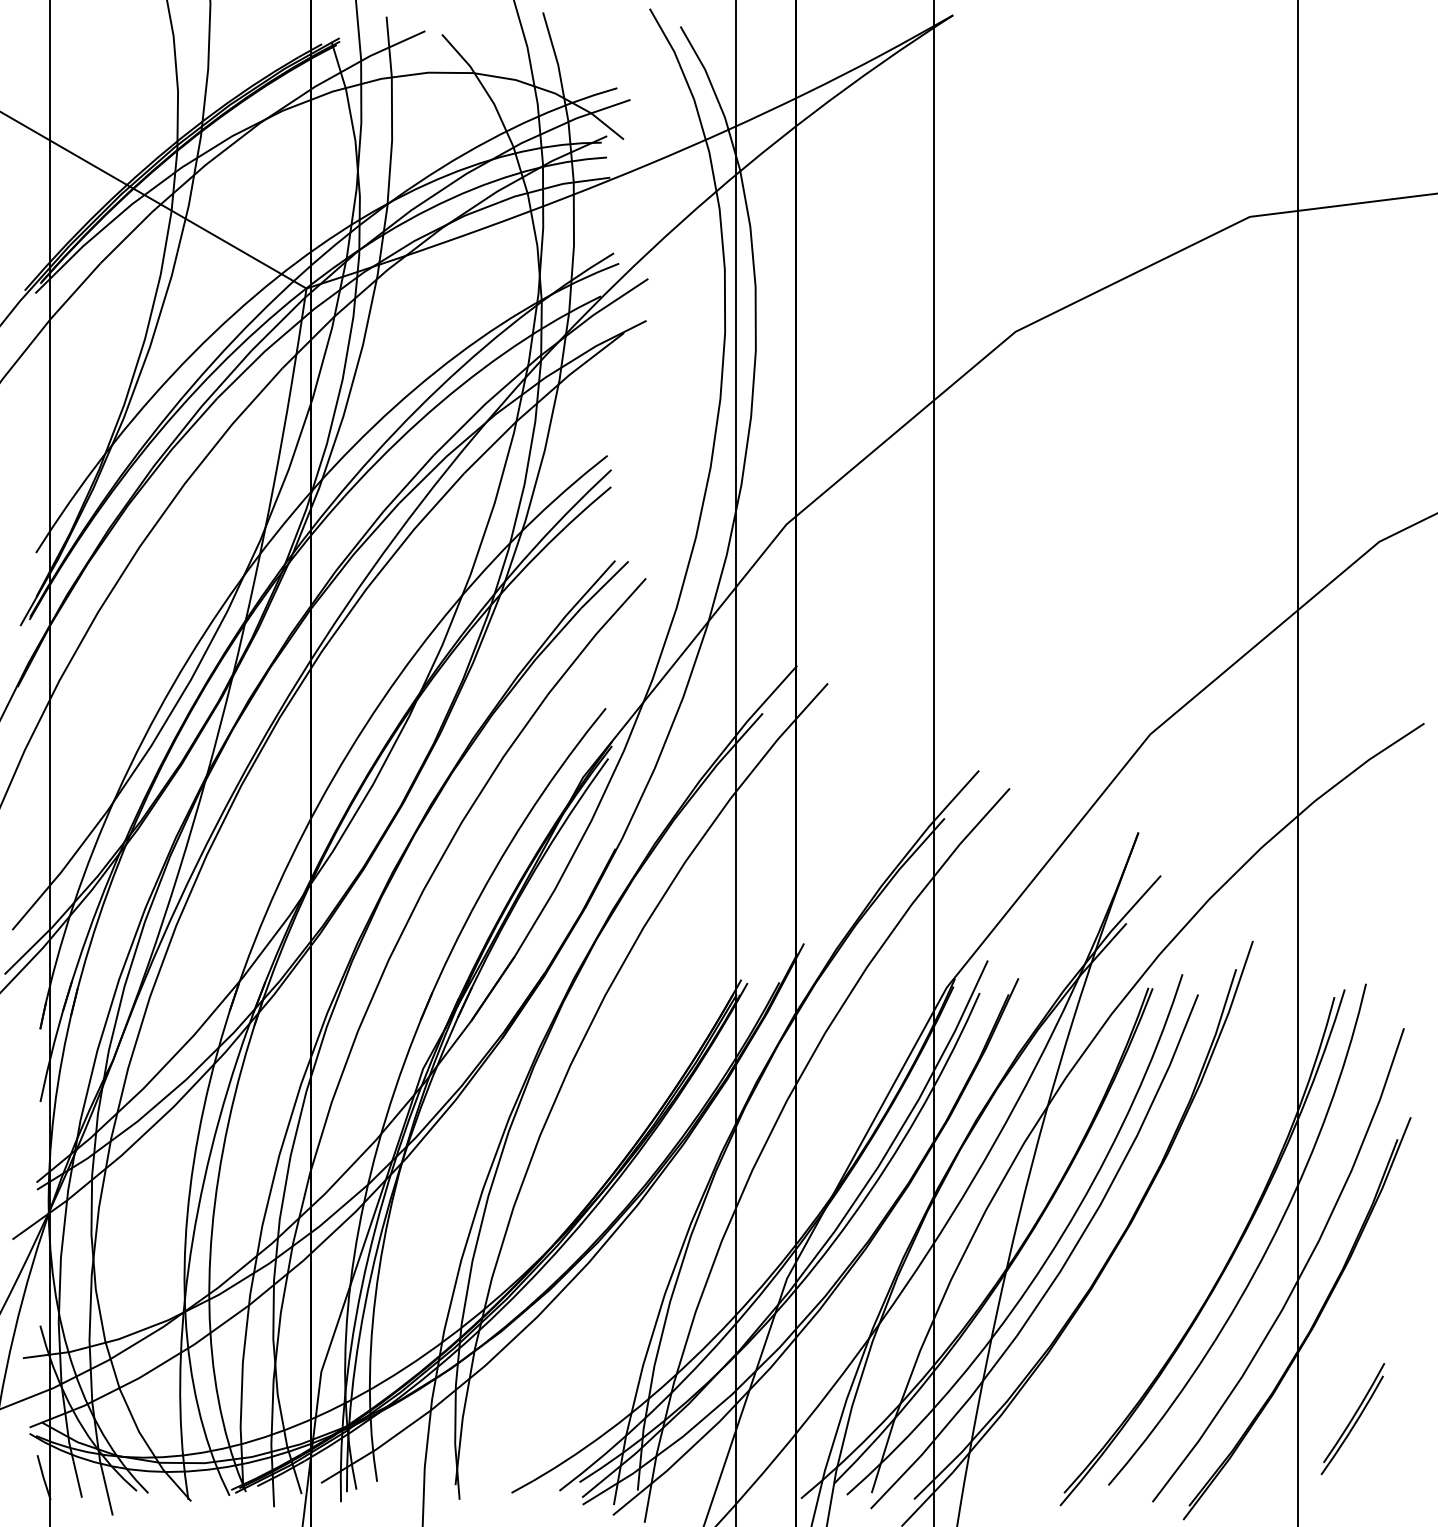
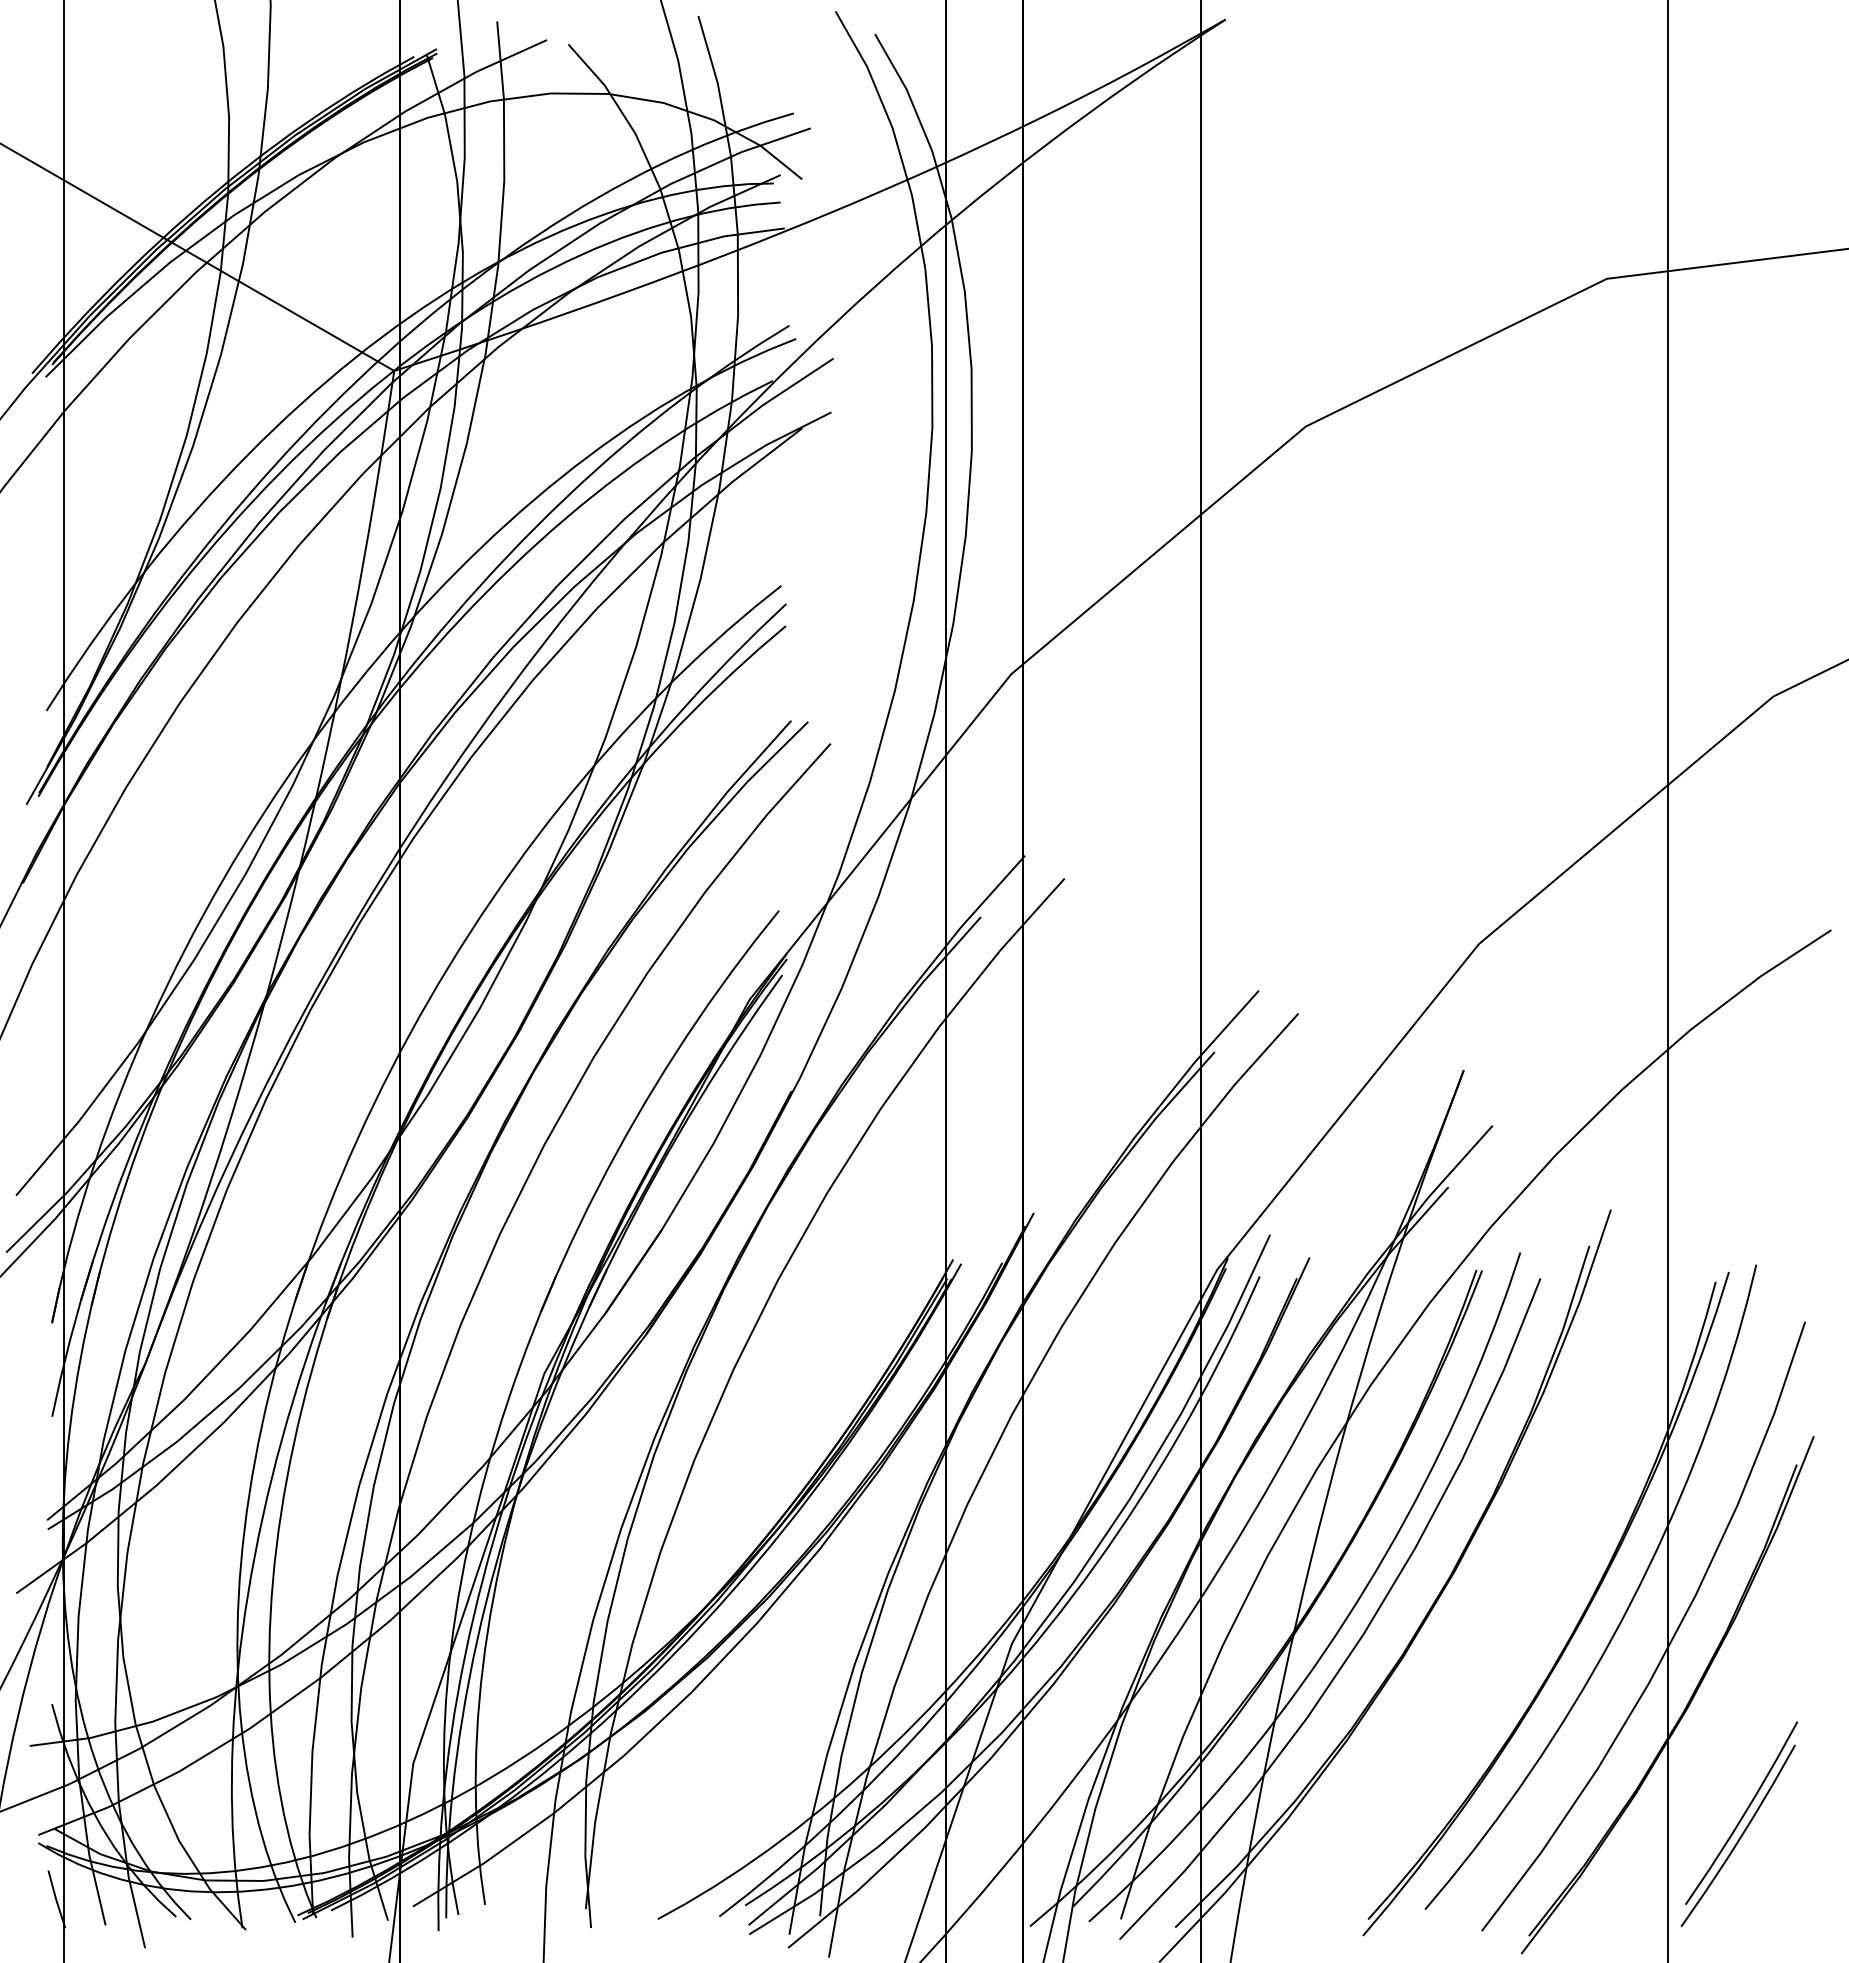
part: (1352, 1418) -> (1739, 1823), size x1.43

